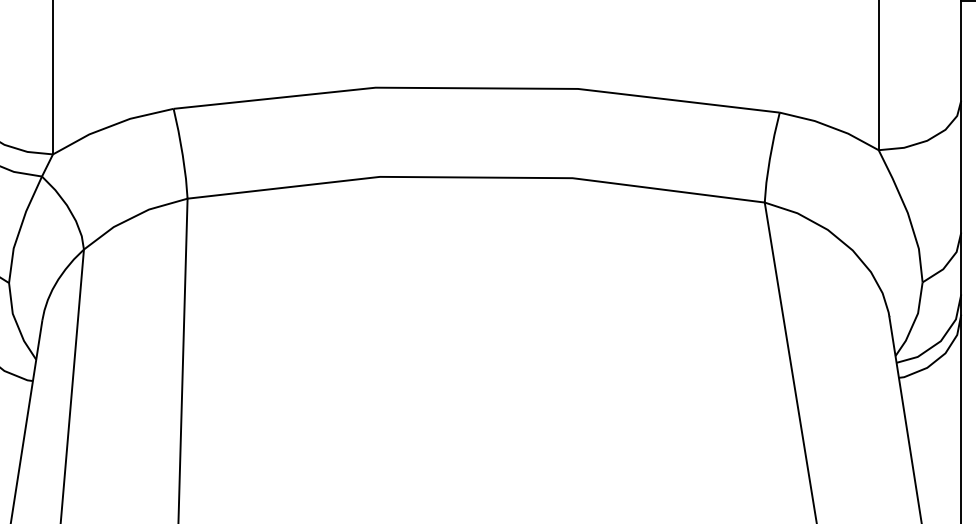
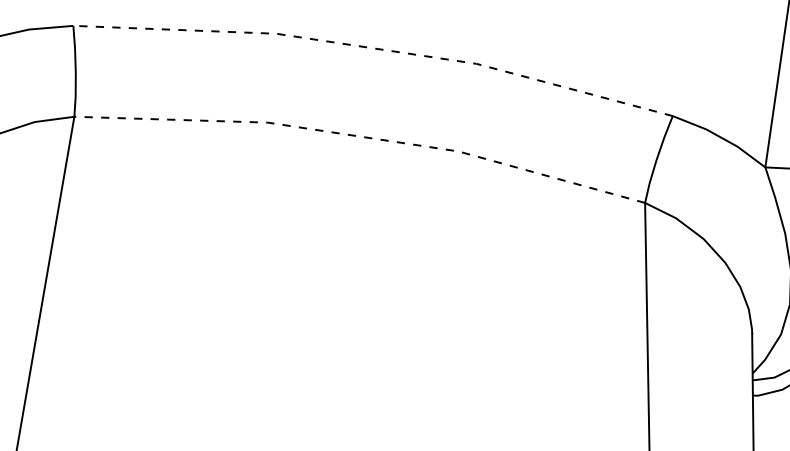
line: (476, 88) -> (376, 48), solid -> dashed
line: (475, 177) -> (362, 136), solid -> dashed

